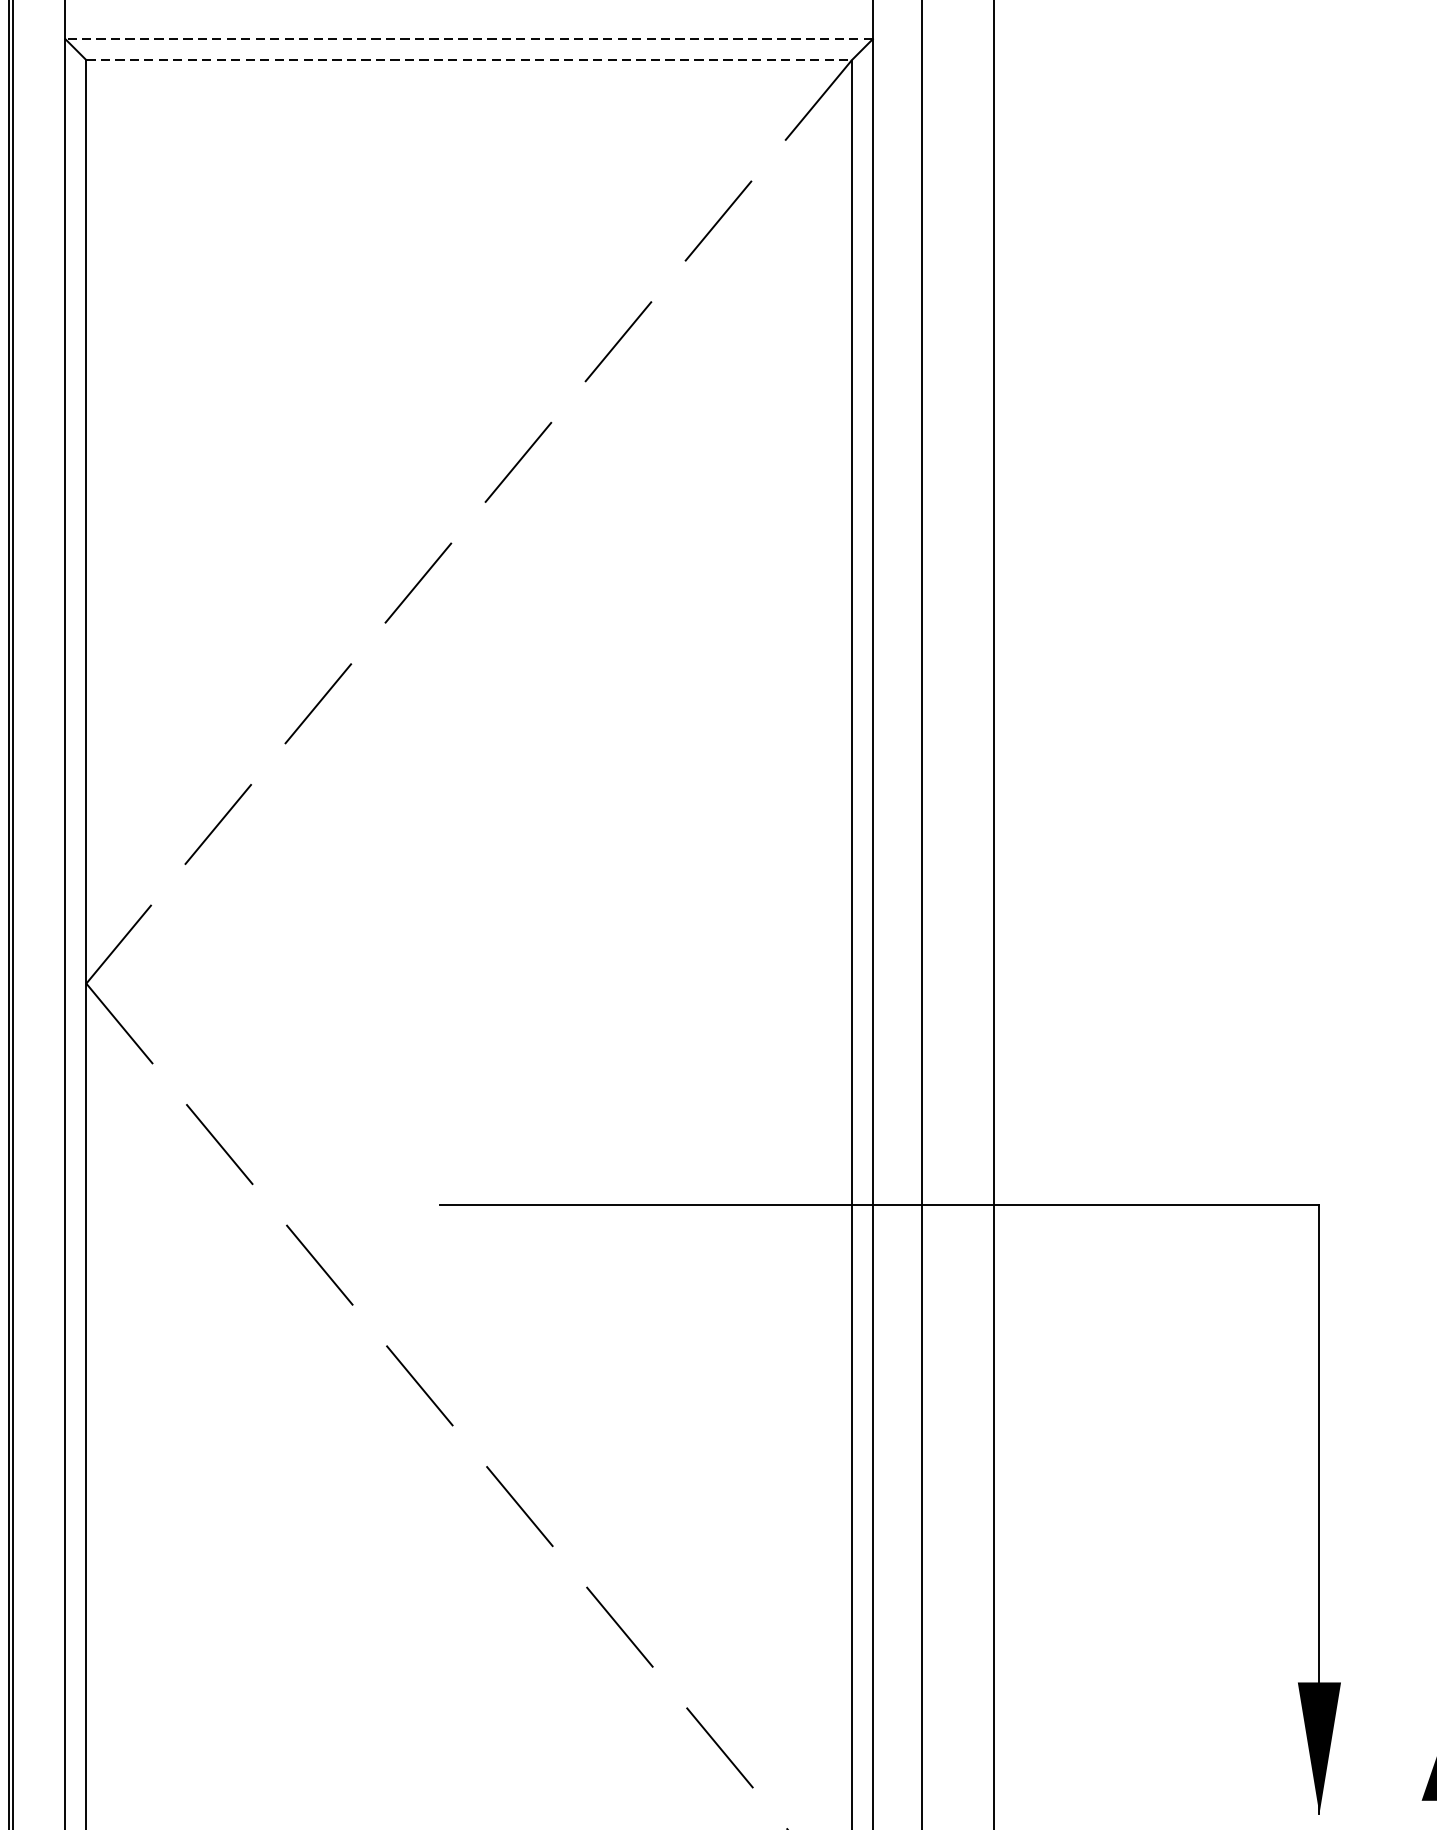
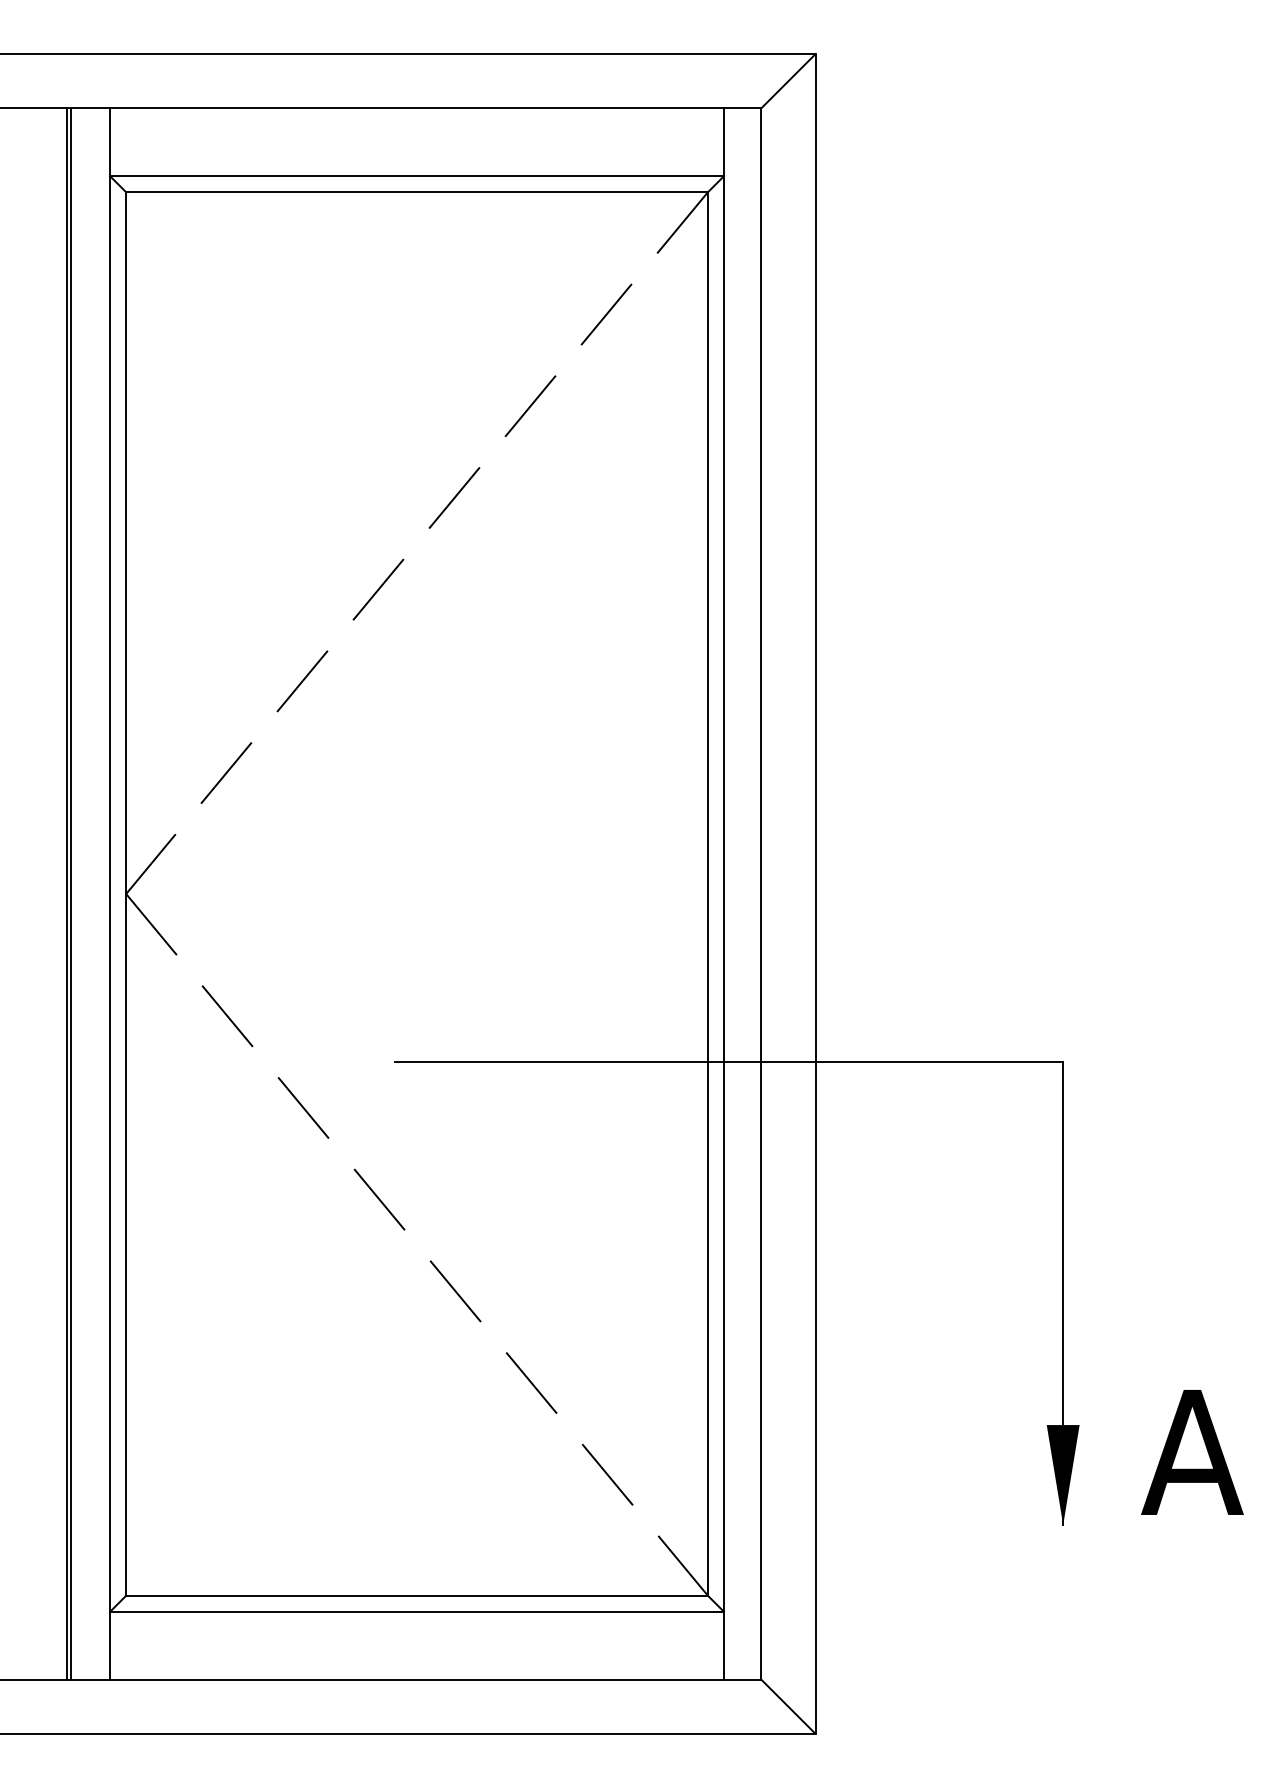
line: (469, 39) -> (417, 176), dashed -> solid
line: (469, 60) -> (417, 192), dashed -> solid

